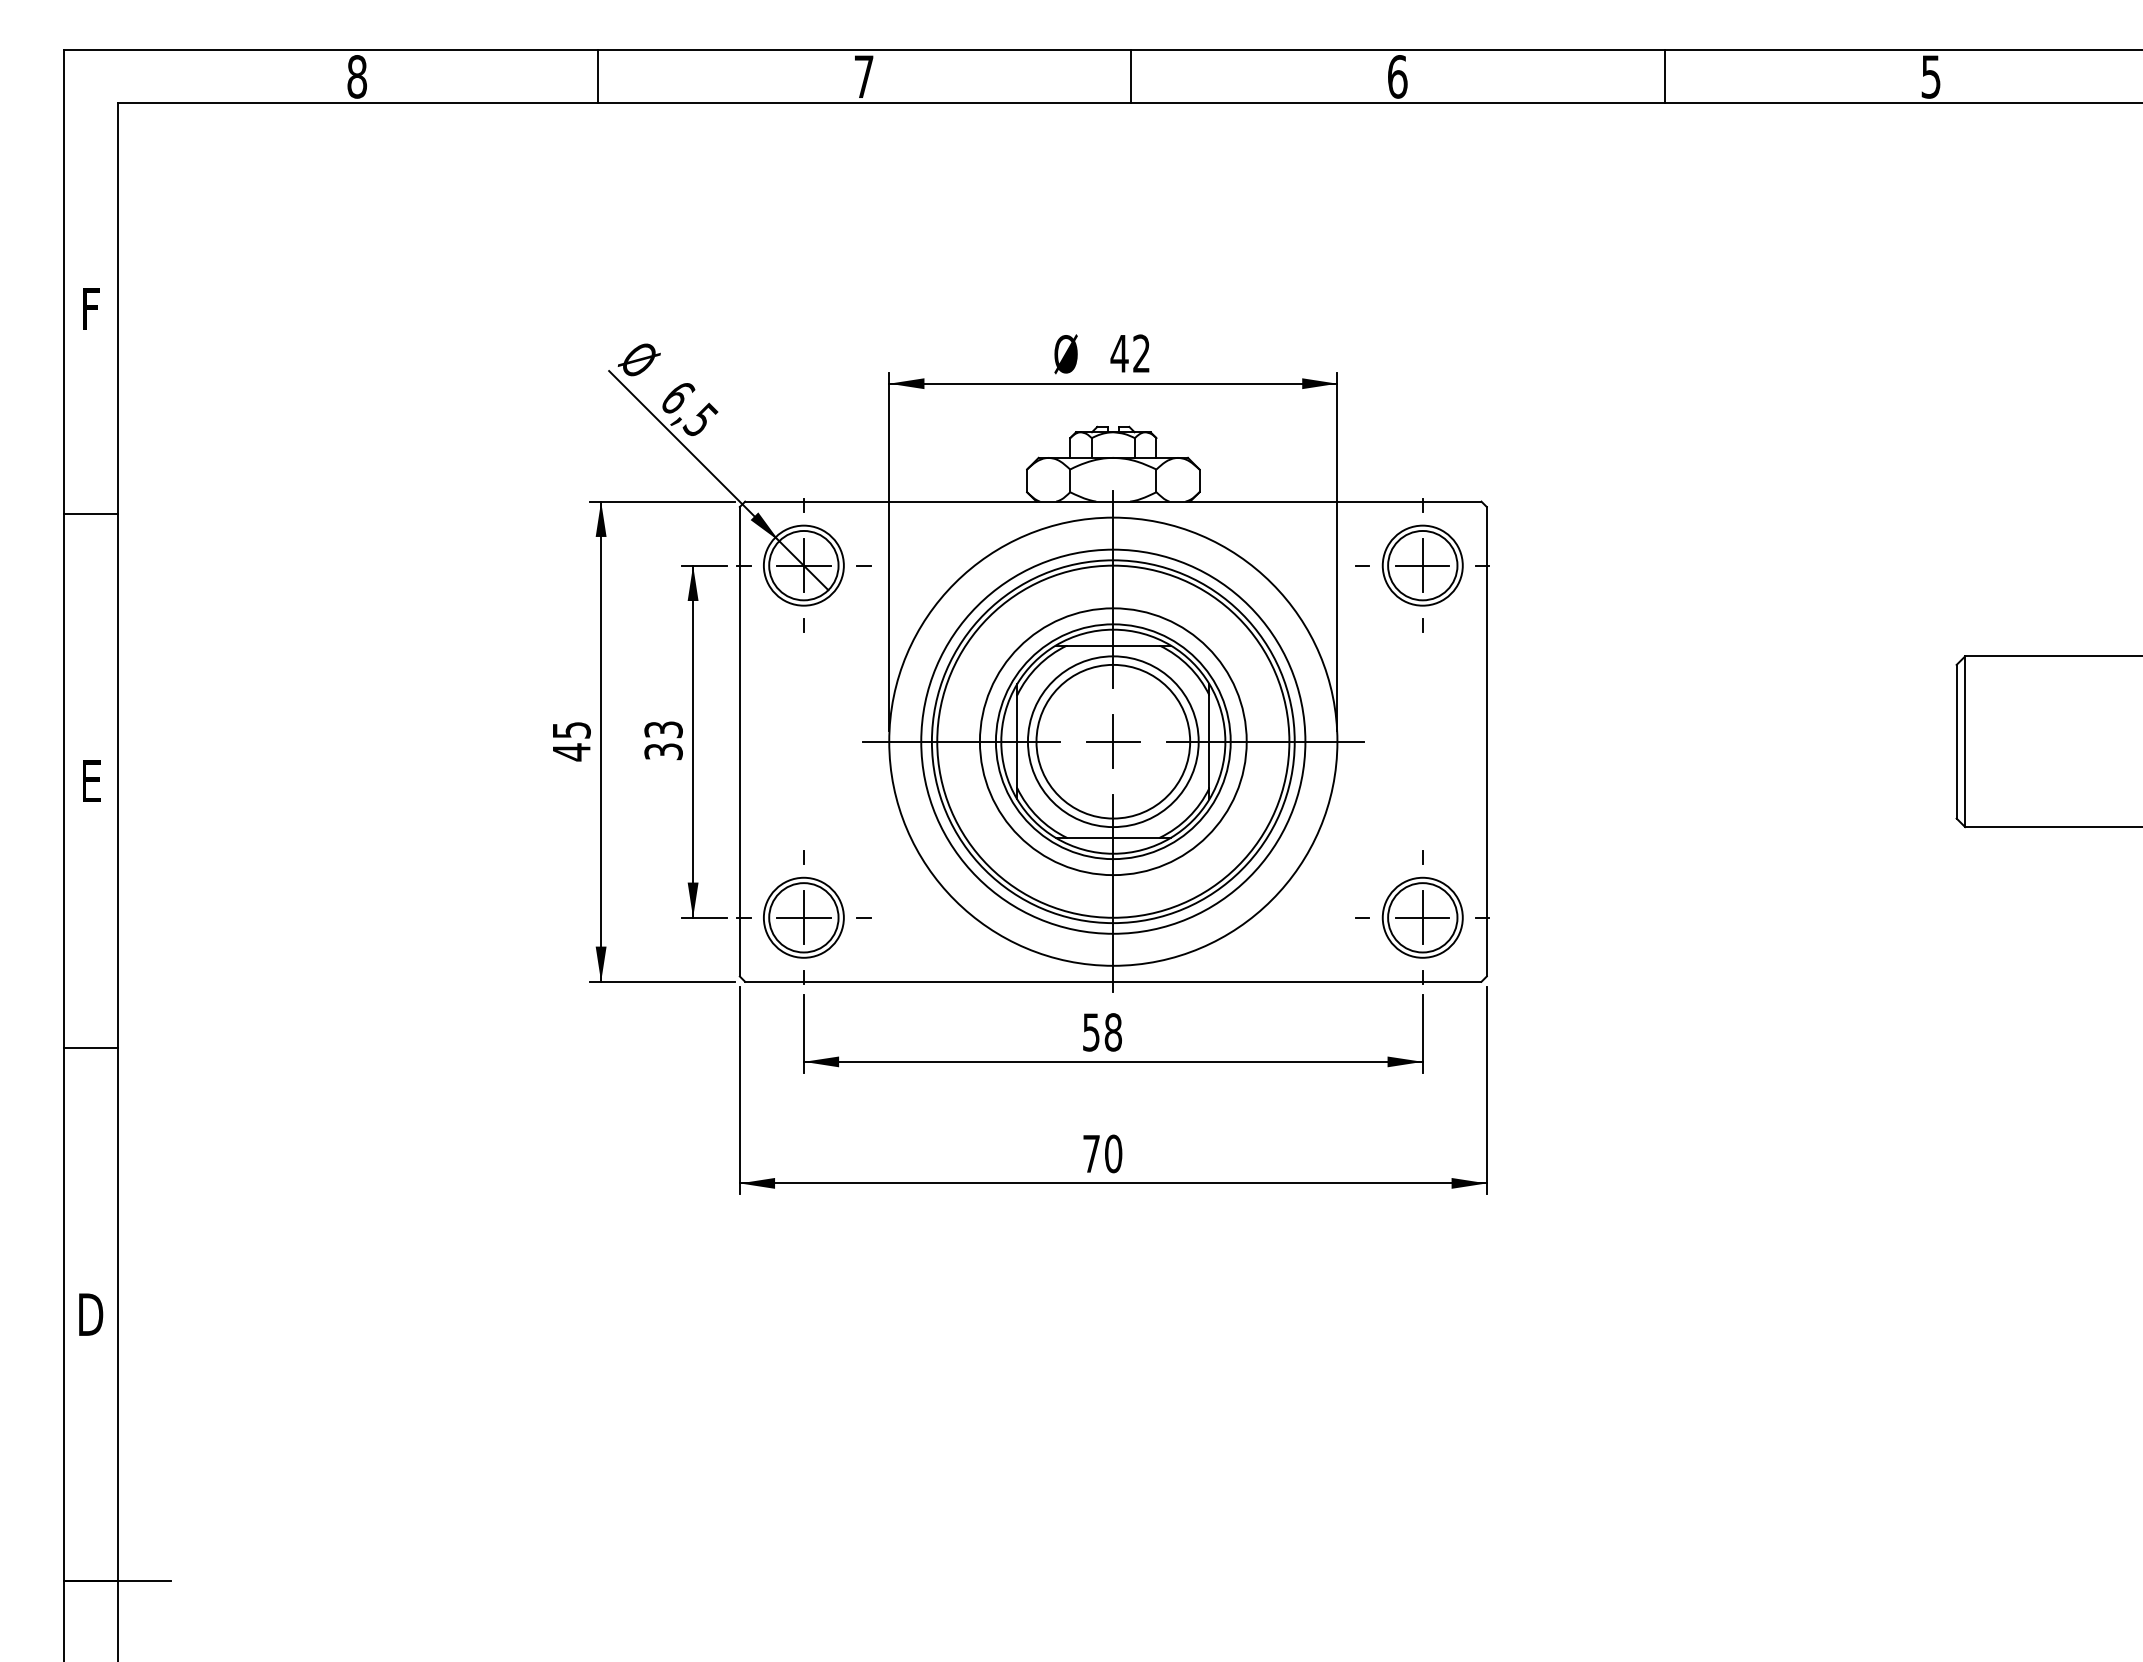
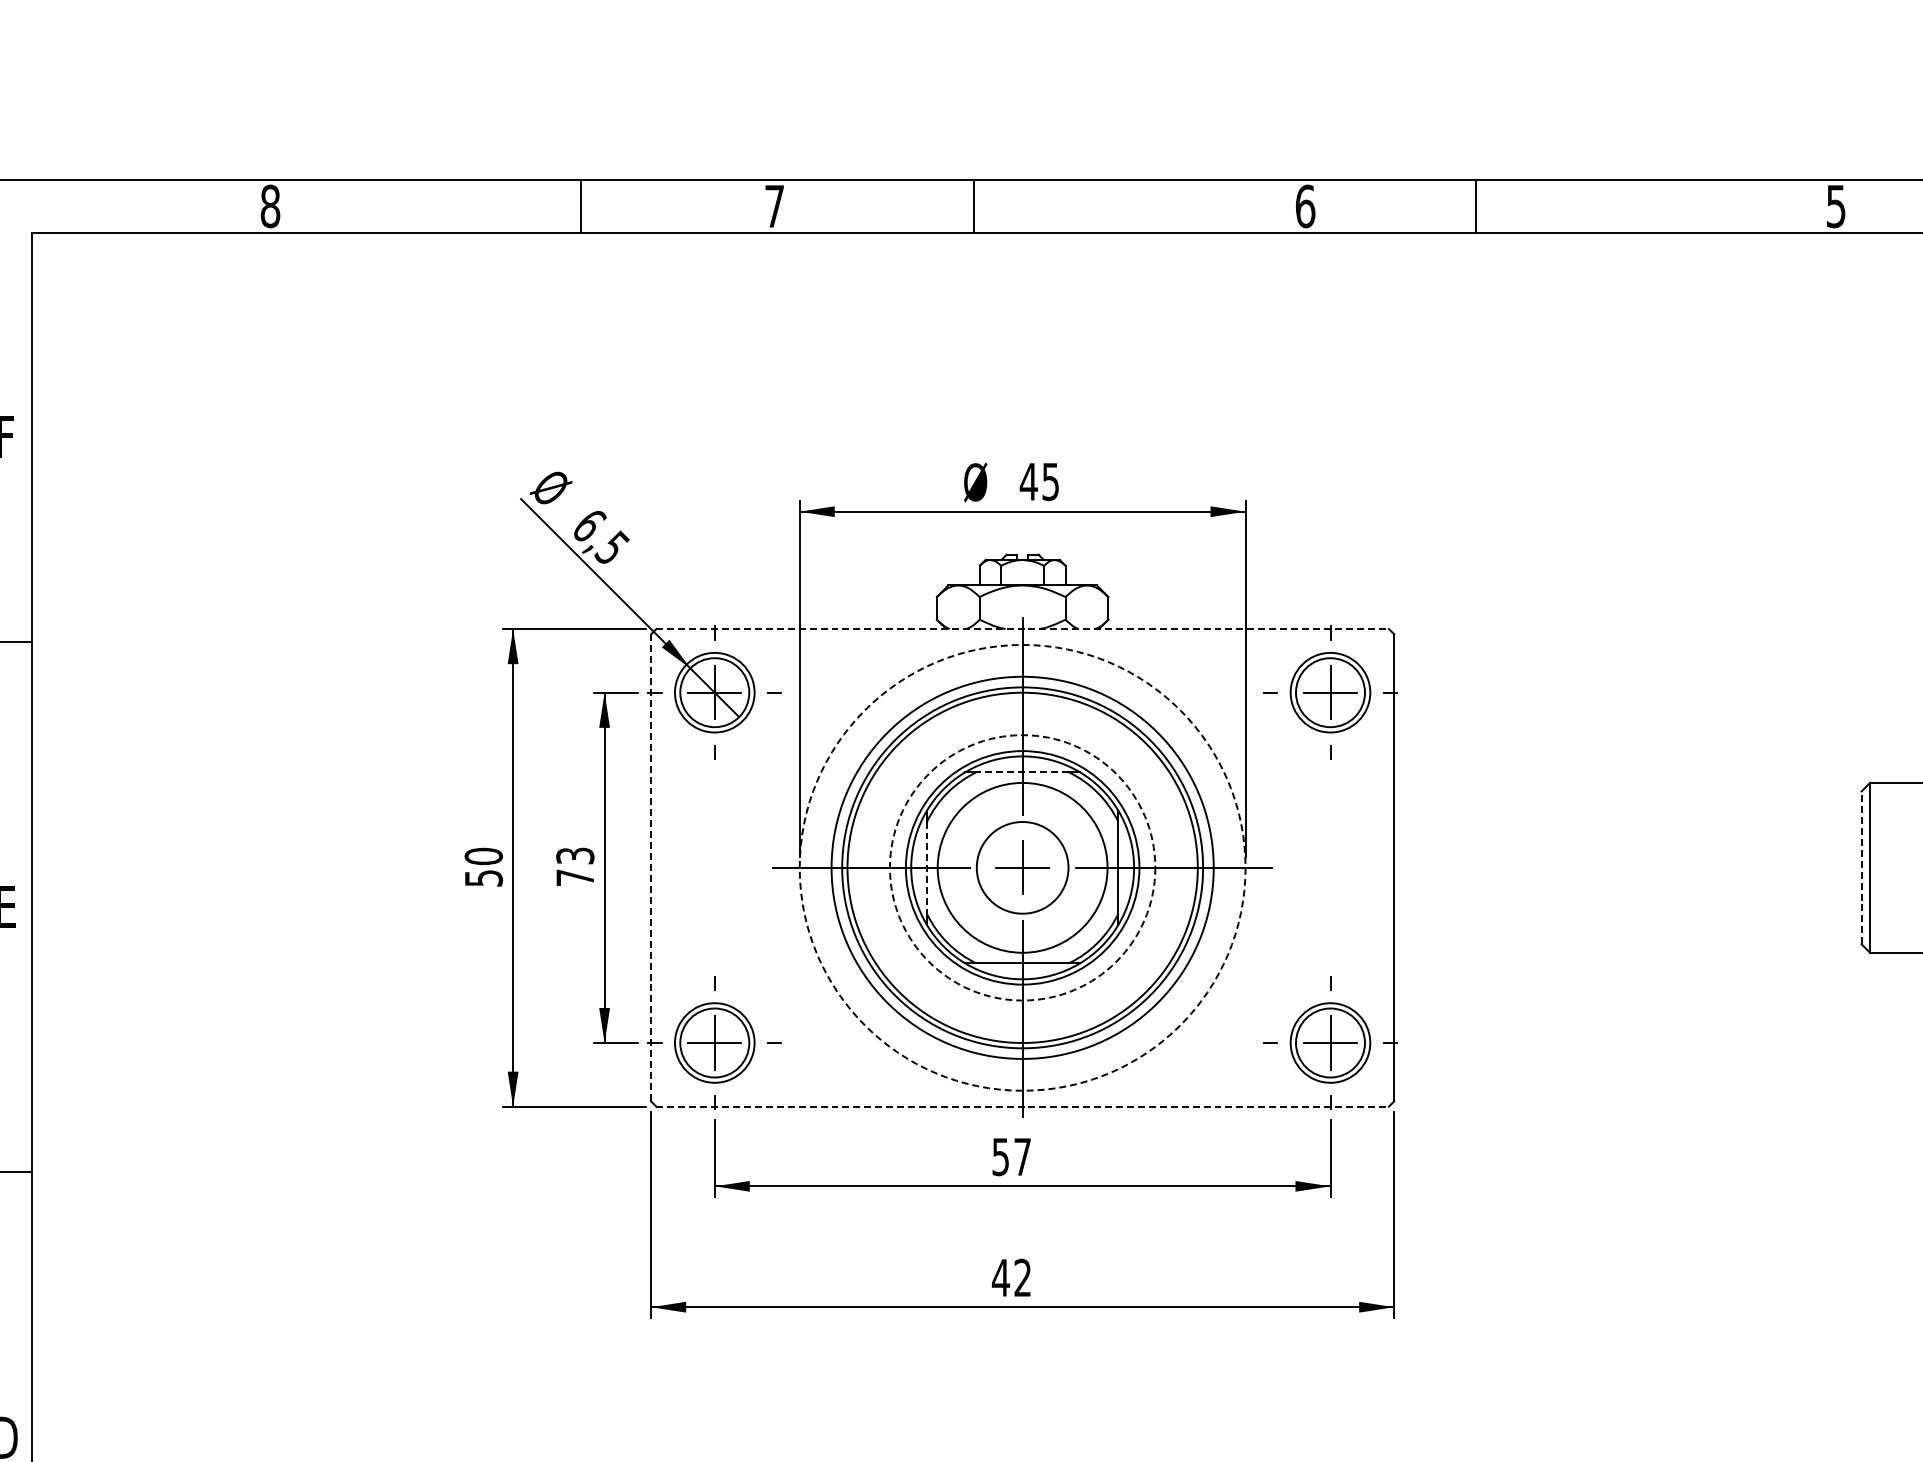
line: (597, 76) -> (581, 206), moved
line: (1131, 76) -> (974, 206), moved
line: (1664, 76) -> (1475, 206), moved
text: (1141, 353) -> (1050, 481), 42 -> 45
line: (1113, 501) -> (1022, 628), solid -> dashed
line: (1113, 645) -> (1022, 772), solid -> dashed
text: (571, 741) -> (483, 867), 45 -> 50
line: (739, 741) -> (650, 867), solid -> dashed
line: (1017, 741) -> (927, 867), solid -> dashed
circle: (1112, 741) -> (1021, 867), solid -> dashed
circle: (1113, 741) -> (1022, 867), size x0.6
circle: (1113, 741) -> (1022, 867), solid -> dashed
line: (1956, 741) -> (1861, 867), solid -> dashed
text: (663, 751) -> (575, 877), 33 -> 73
line: (1113, 981) -> (1022, 1106), solid -> dashed
text: (1112, 1032) -> (1021, 1157), 58 -> 57
text: (1102, 1153) -> (1011, 1277), 70 -> 42

